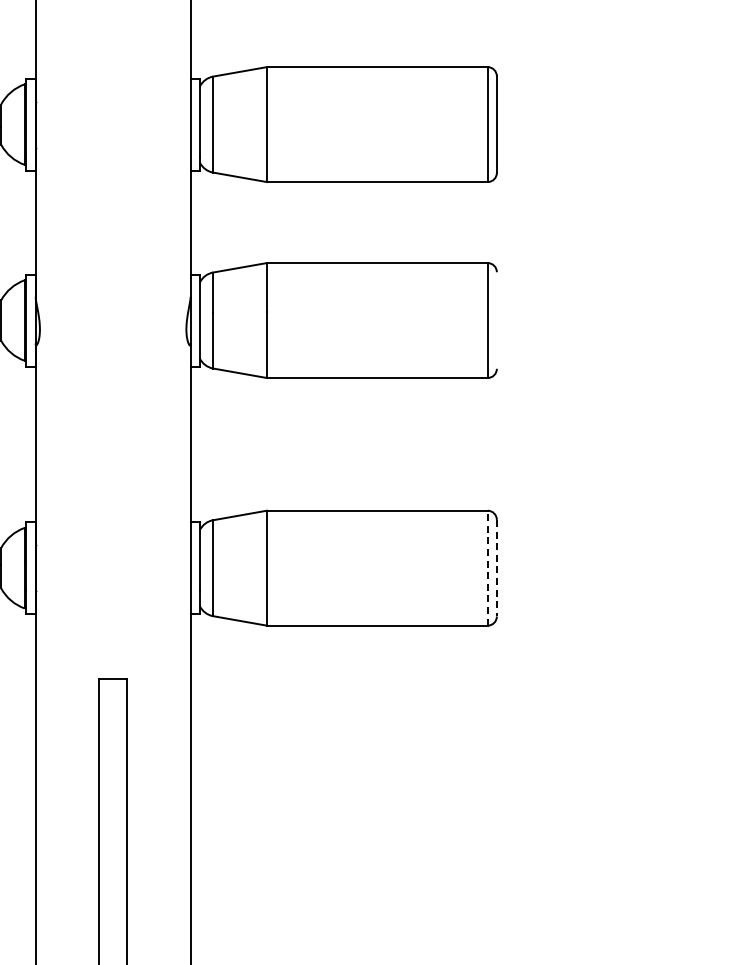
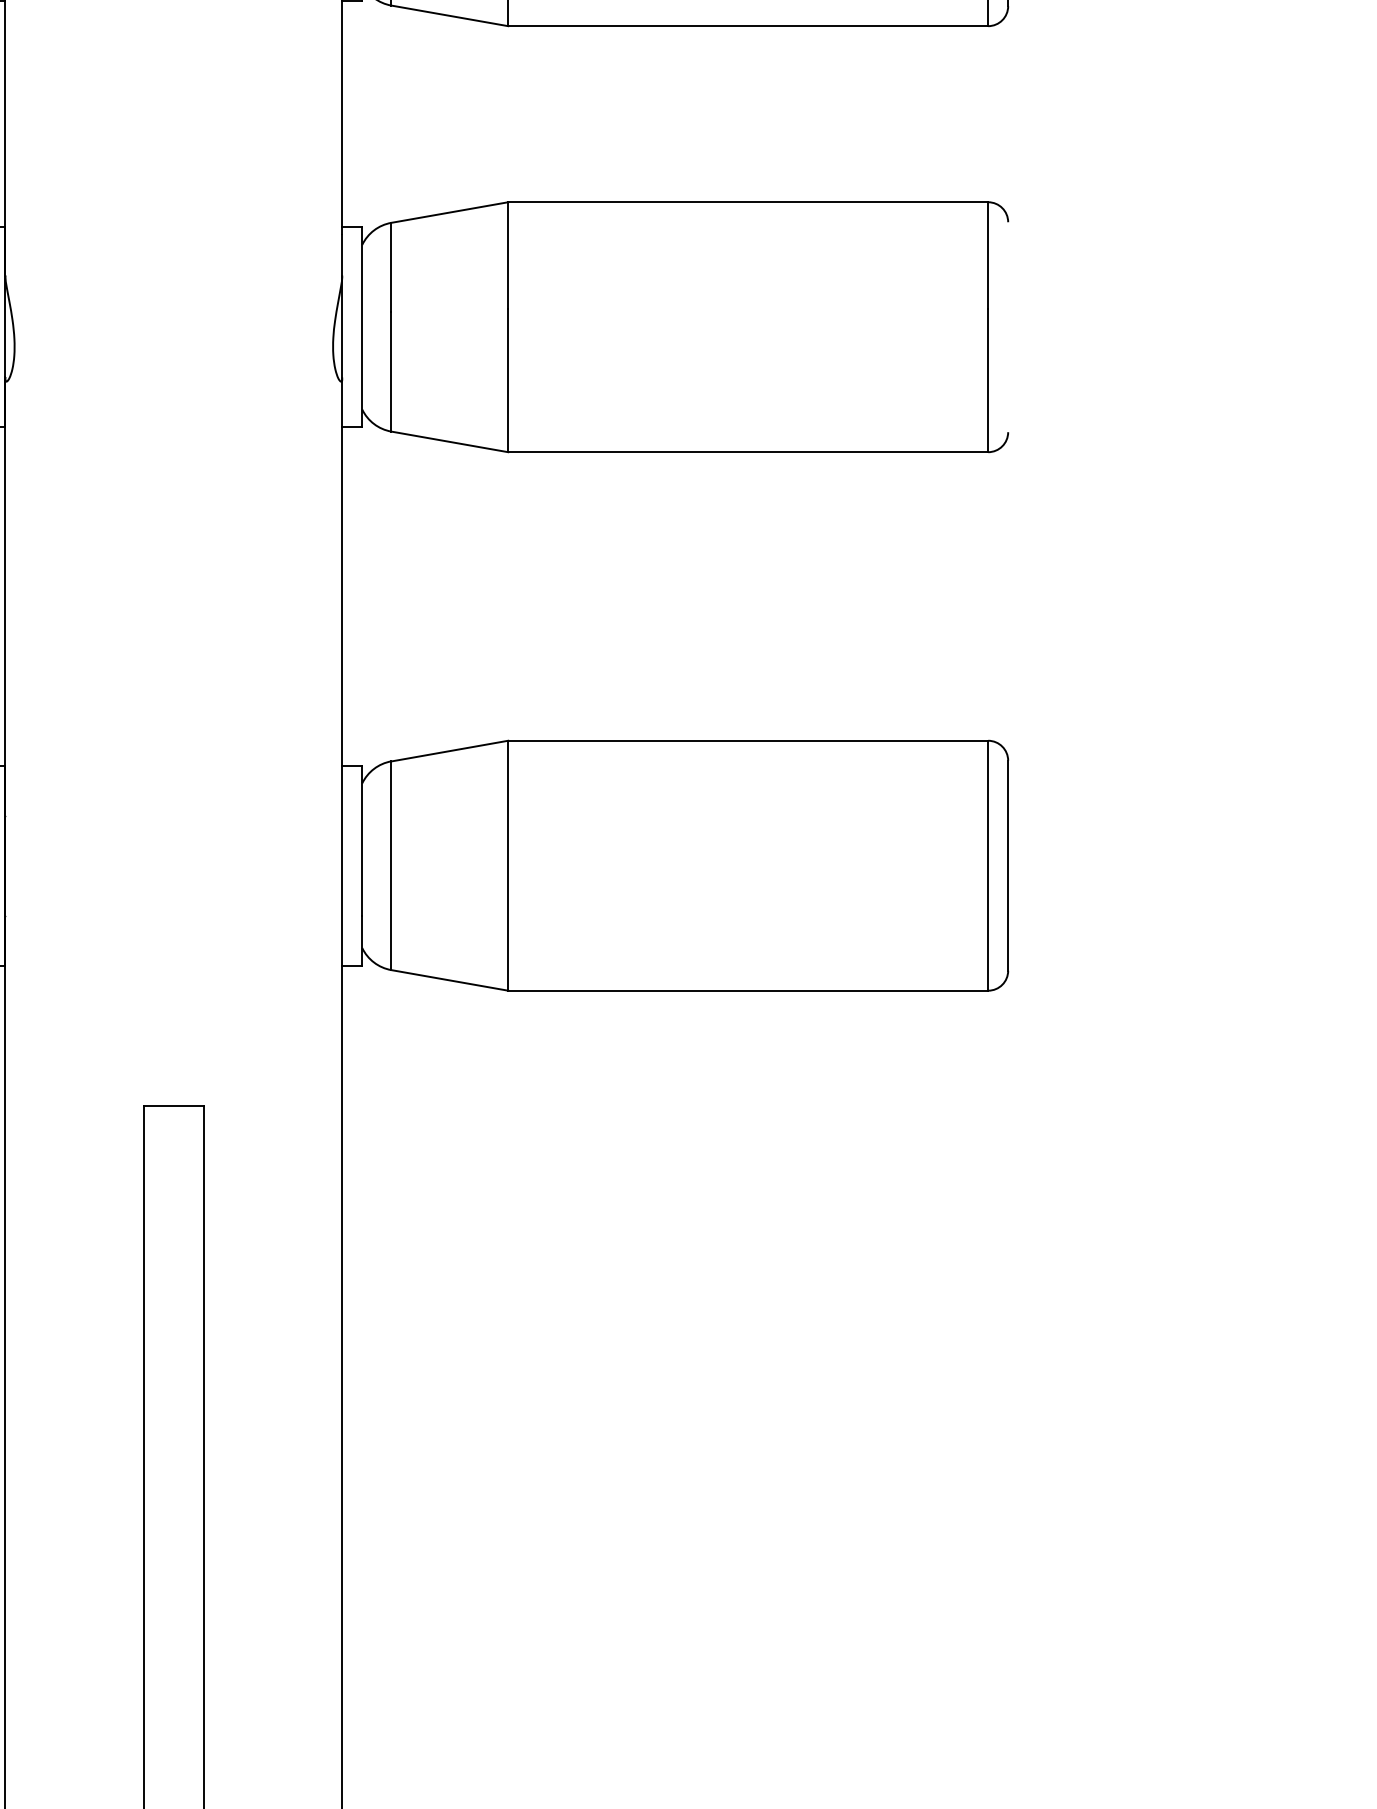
line: (487, 567) -> (987, 864), dashed -> solid
line: (496, 568) -> (1007, 866), dashed -> solid

